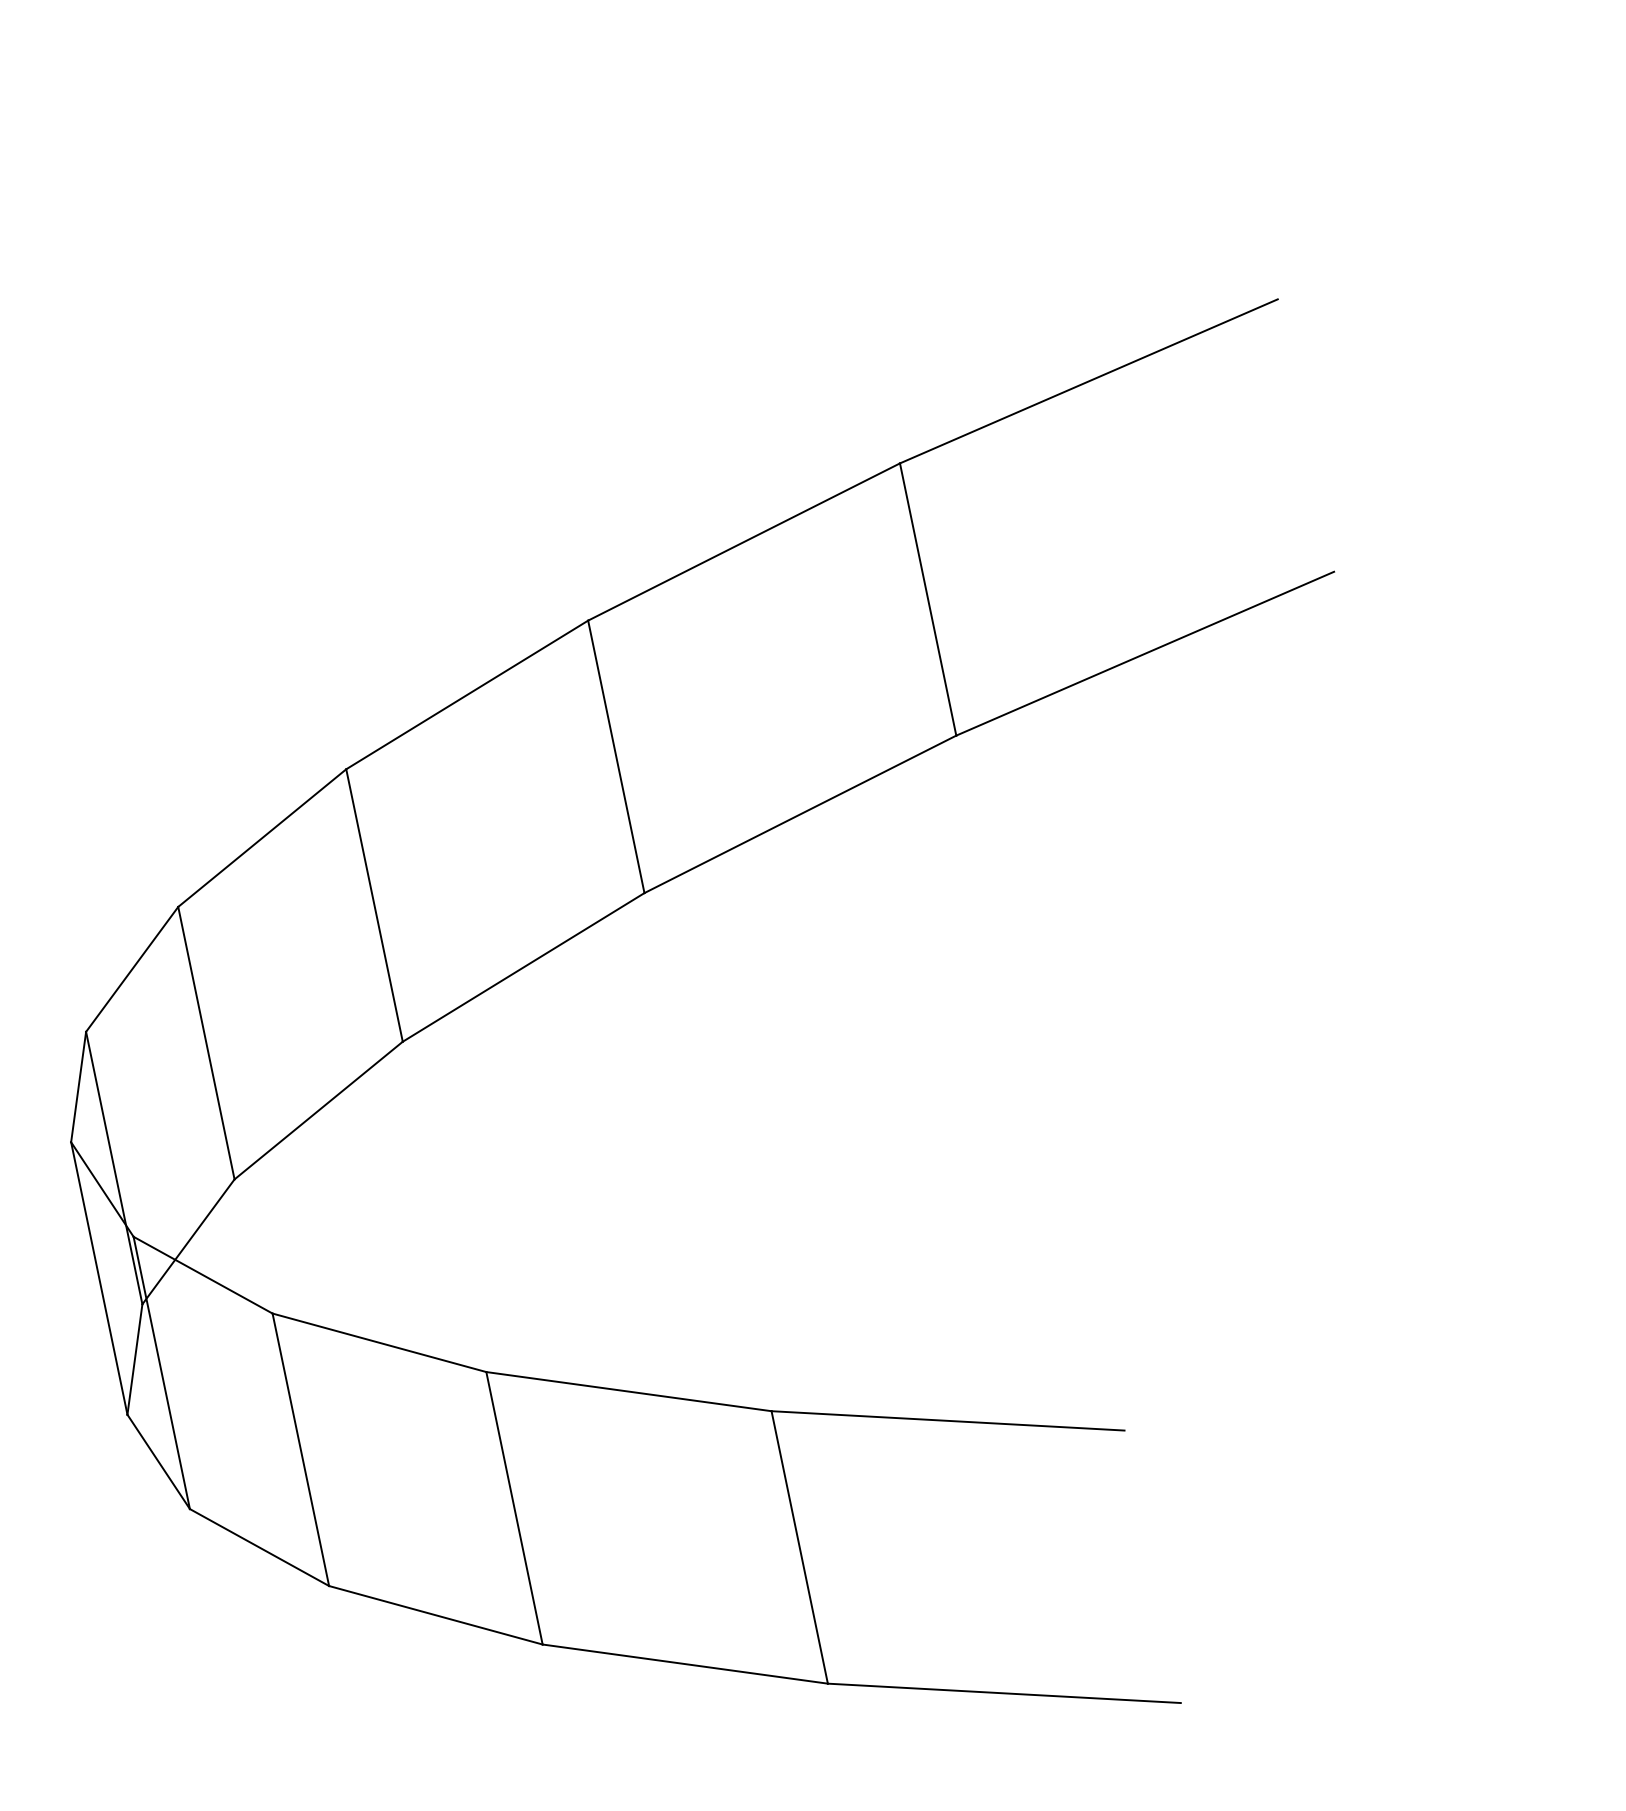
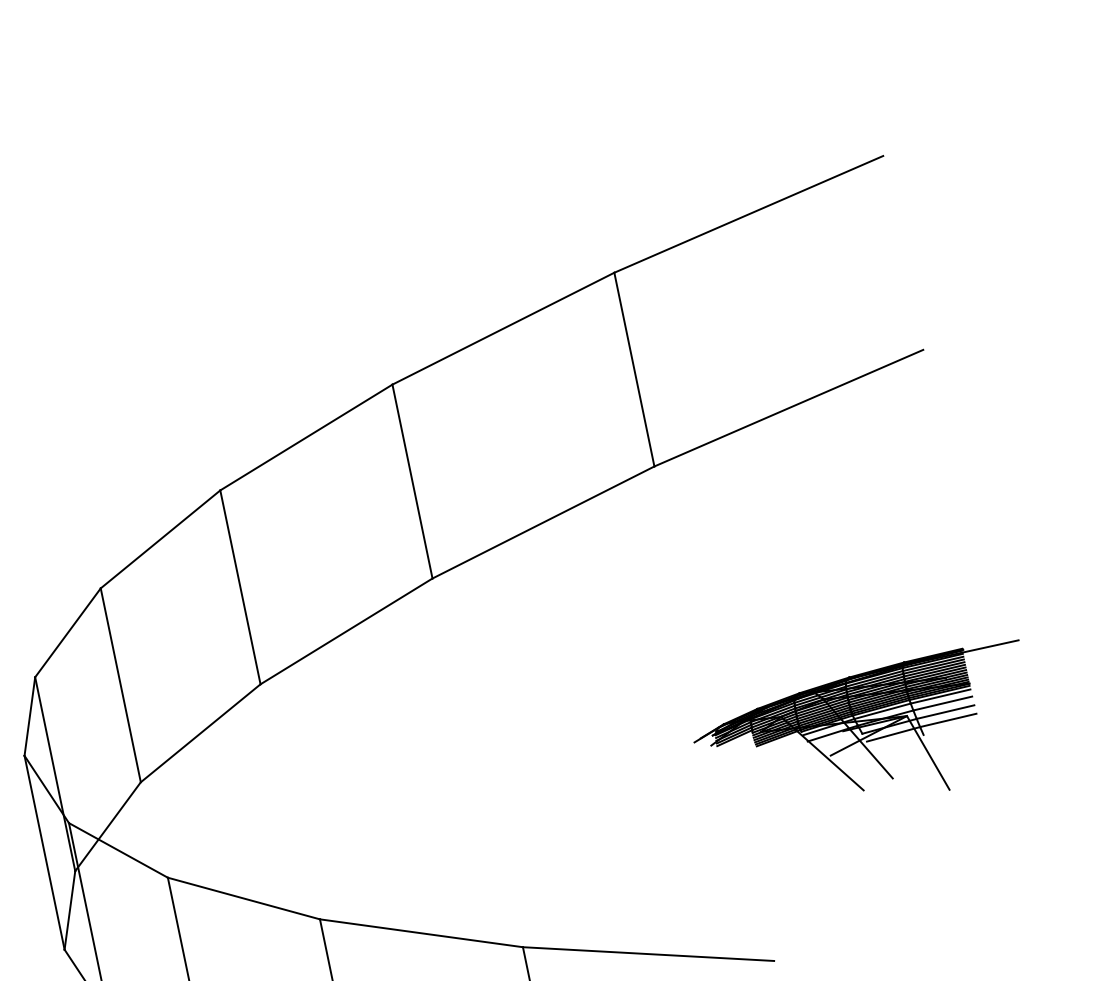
part: (1239, 1085) -> (855, 715), added

